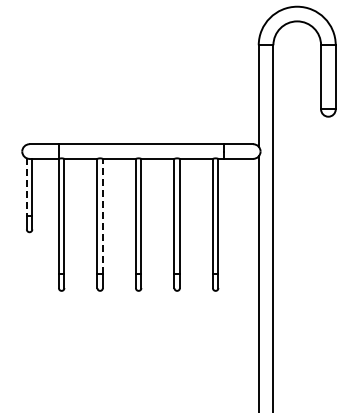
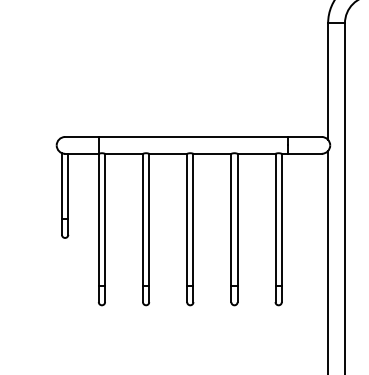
line: (26, 187) -> (61, 186), dashed -> solid
line: (102, 216) -> (148, 219), dashed -> solid

